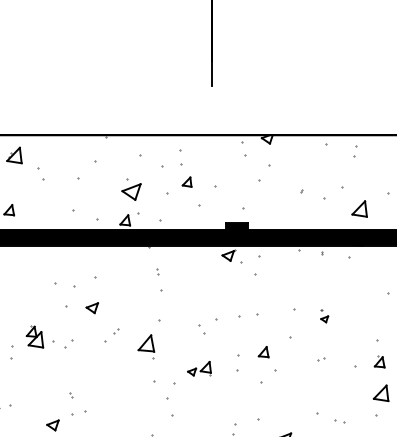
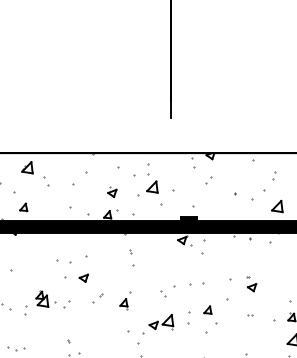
part: (355, 150) -> (274, 175), moved
part: (264, 173) -> (208, 180), size x0.62
part: (187, 181) -> (152, 186), size x1.67
part: (131, 188) -> (112, 191), size x0.62
part: (323, 316) -> (251, 284), size x1.67
part: (149, 338) -> (125, 300), size x0.62
part: (199, 369) -> (161, 322), size x1.43

